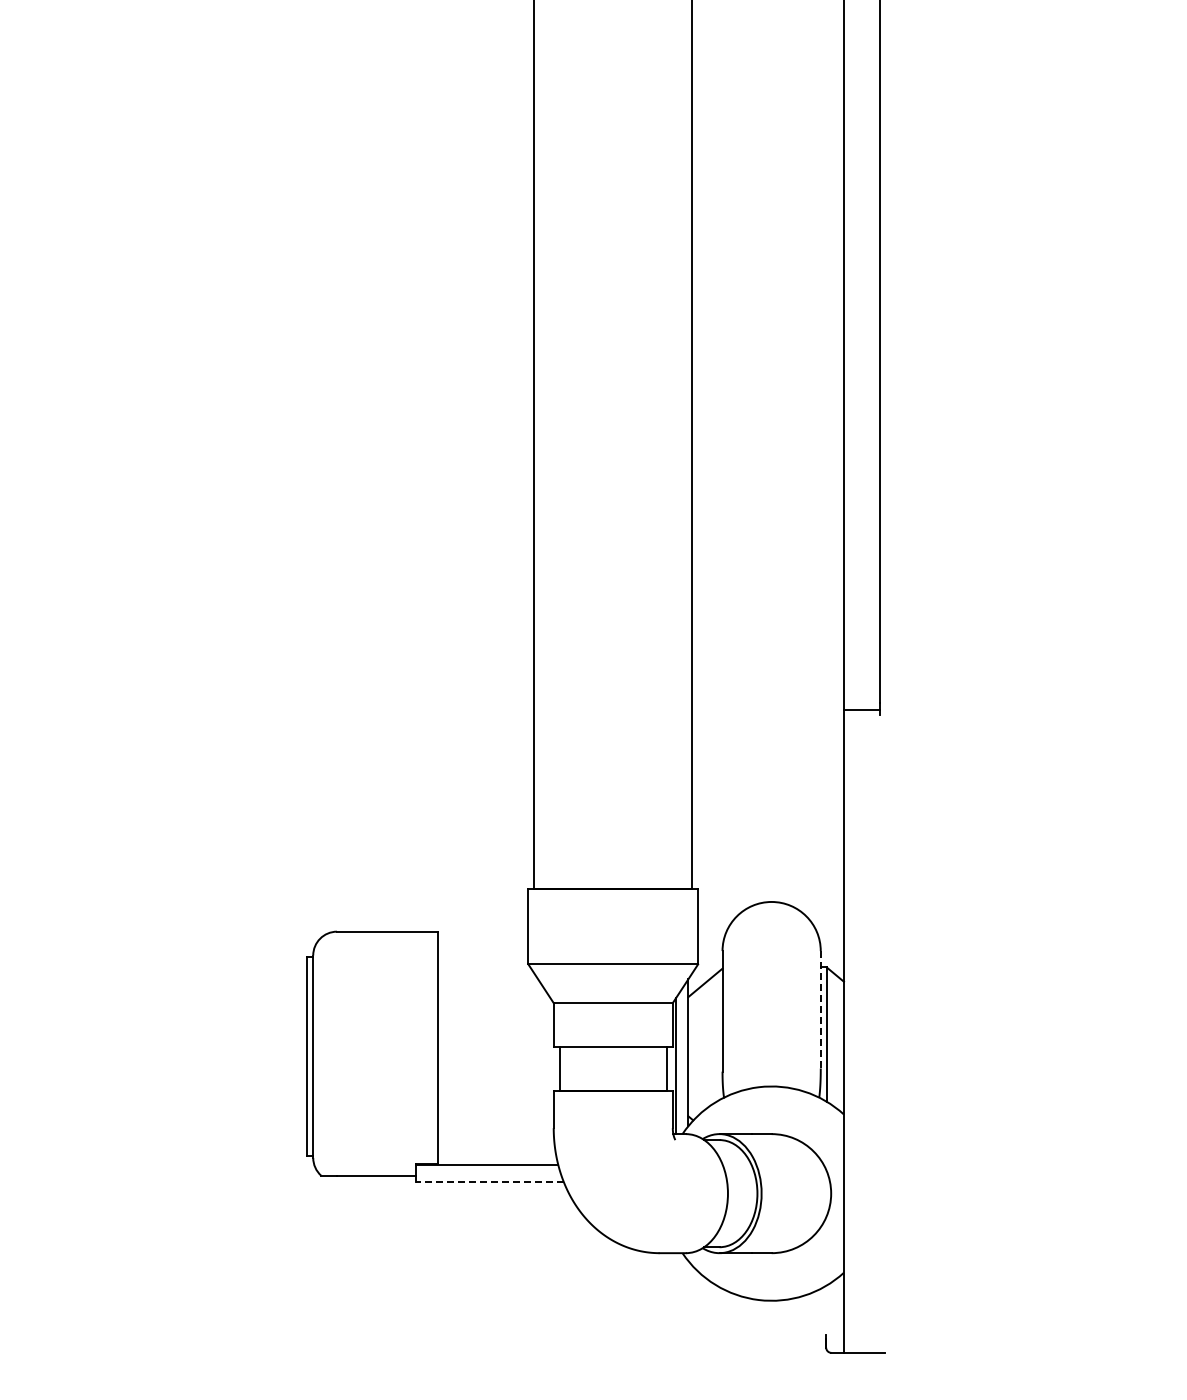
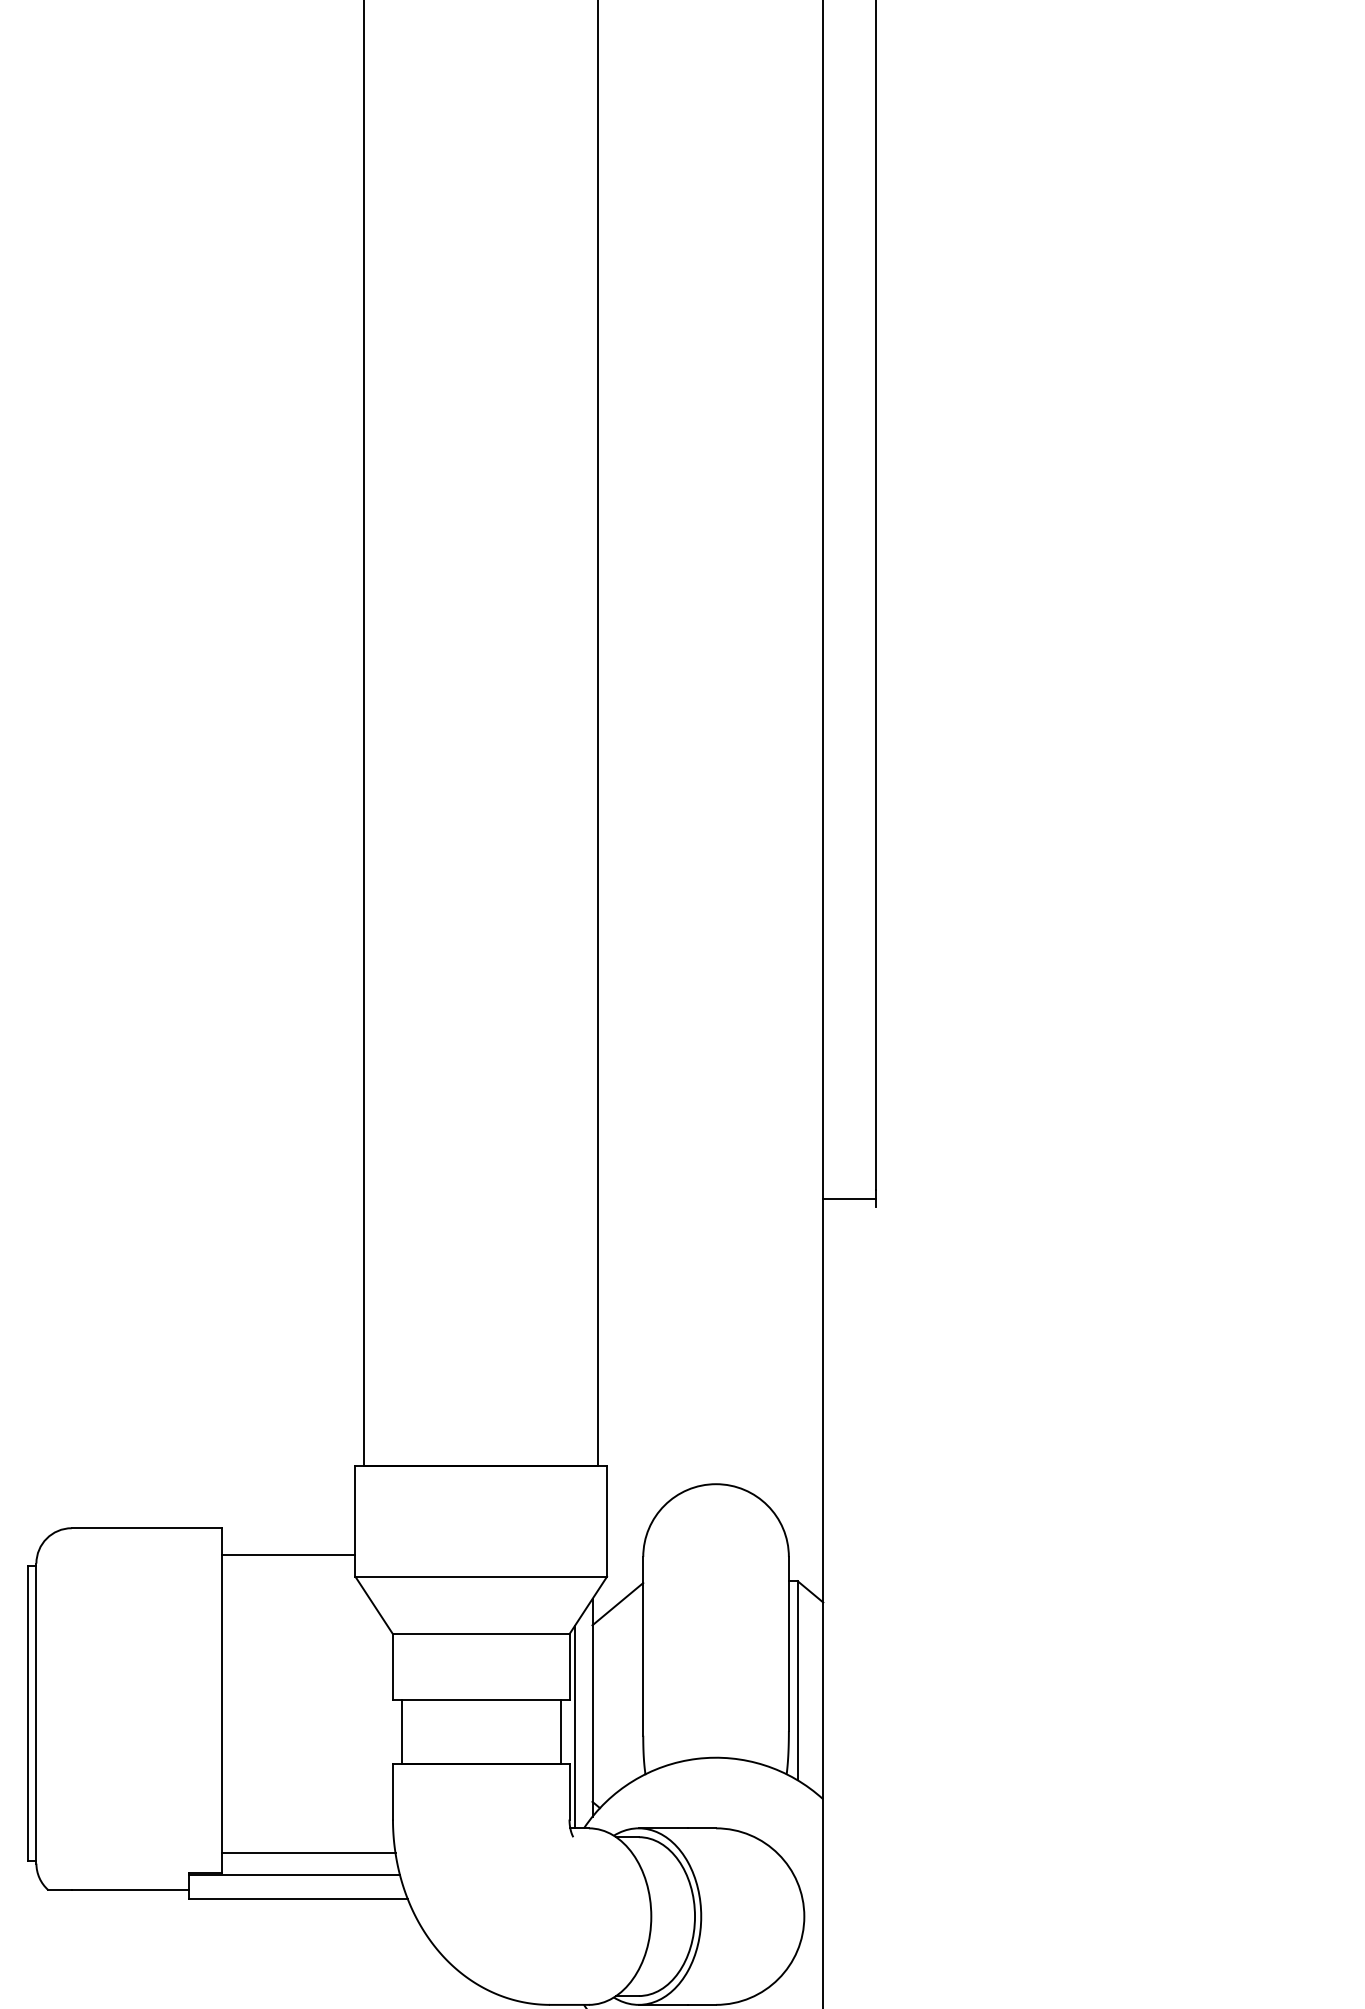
line: (483, 949) -> (288, 1554), added
line: (820, 1009) -> (788, 1643), dashed -> solid
line: (496, 1150) -> (308, 1852), added
line: (489, 1181) -> (297, 1898), dashed -> solid

